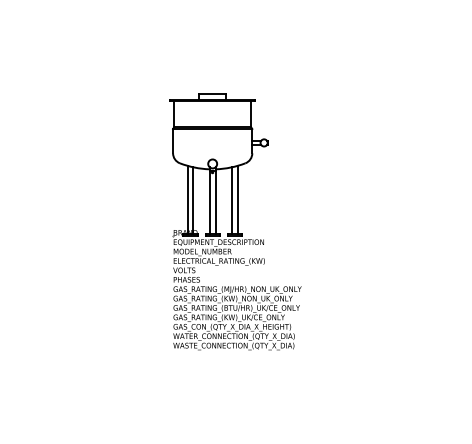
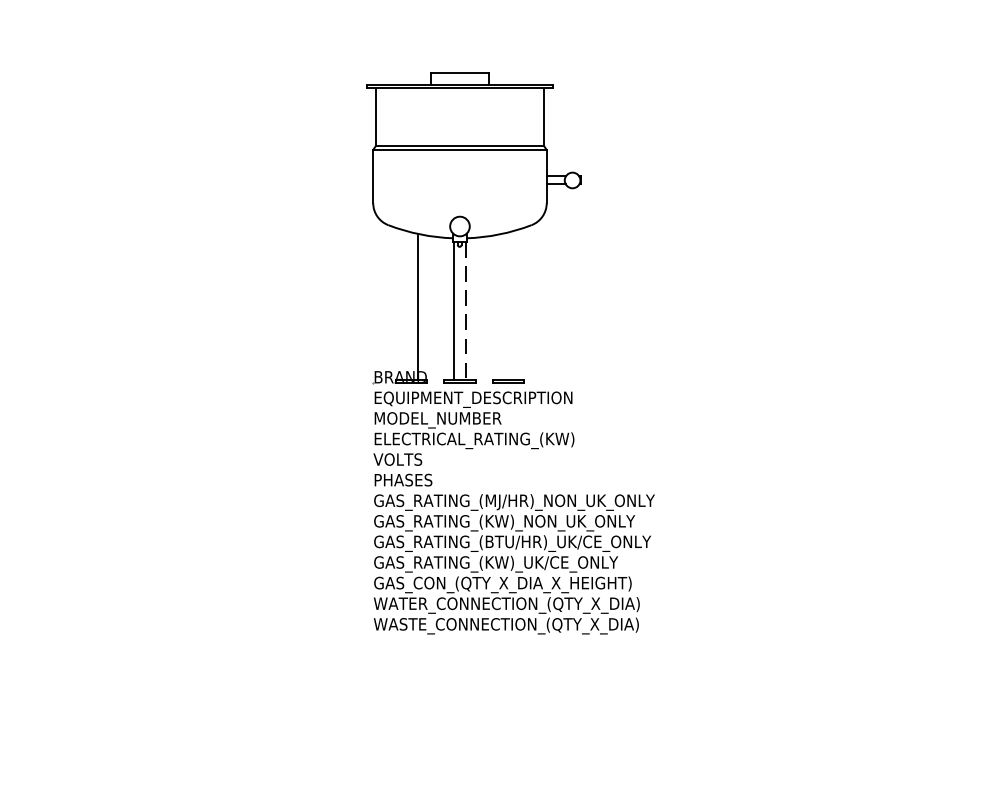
line: (187, 199) -> (404, 304), removed
line: (237, 199) -> (514, 304), removed
line: (231, 200) -> (501, 306), removed
line: (215, 202) -> (466, 310), solid -> dashed

